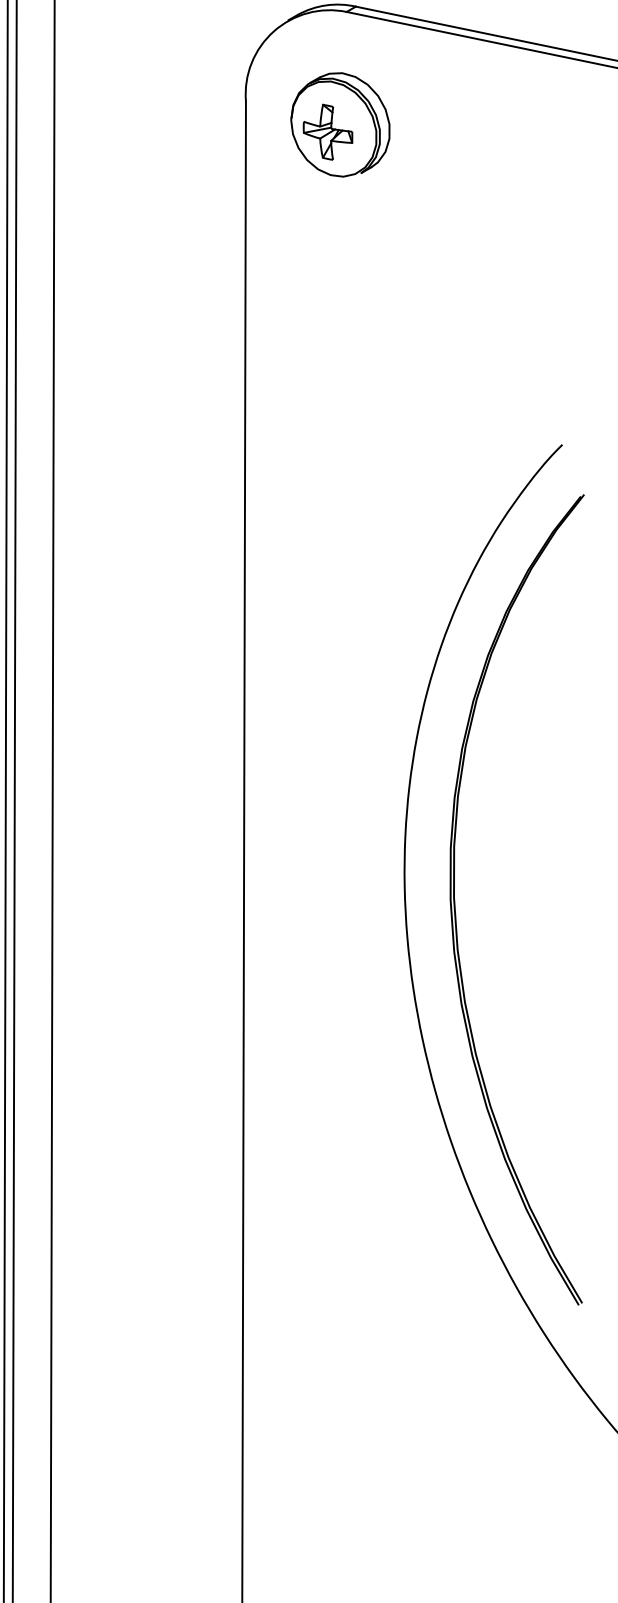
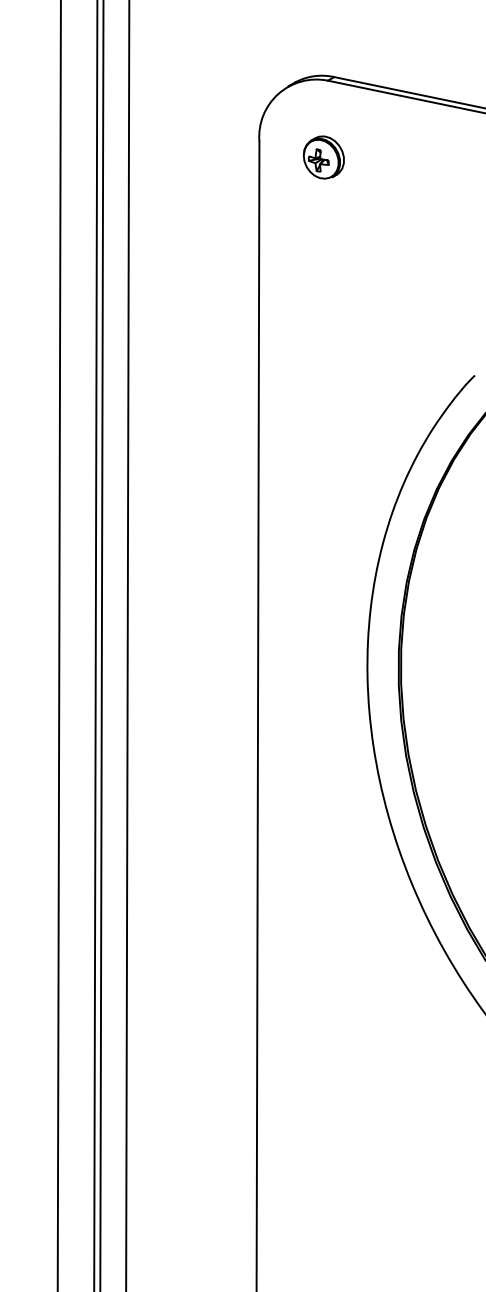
part: (340, 124) -> (323, 157), size x0.6

